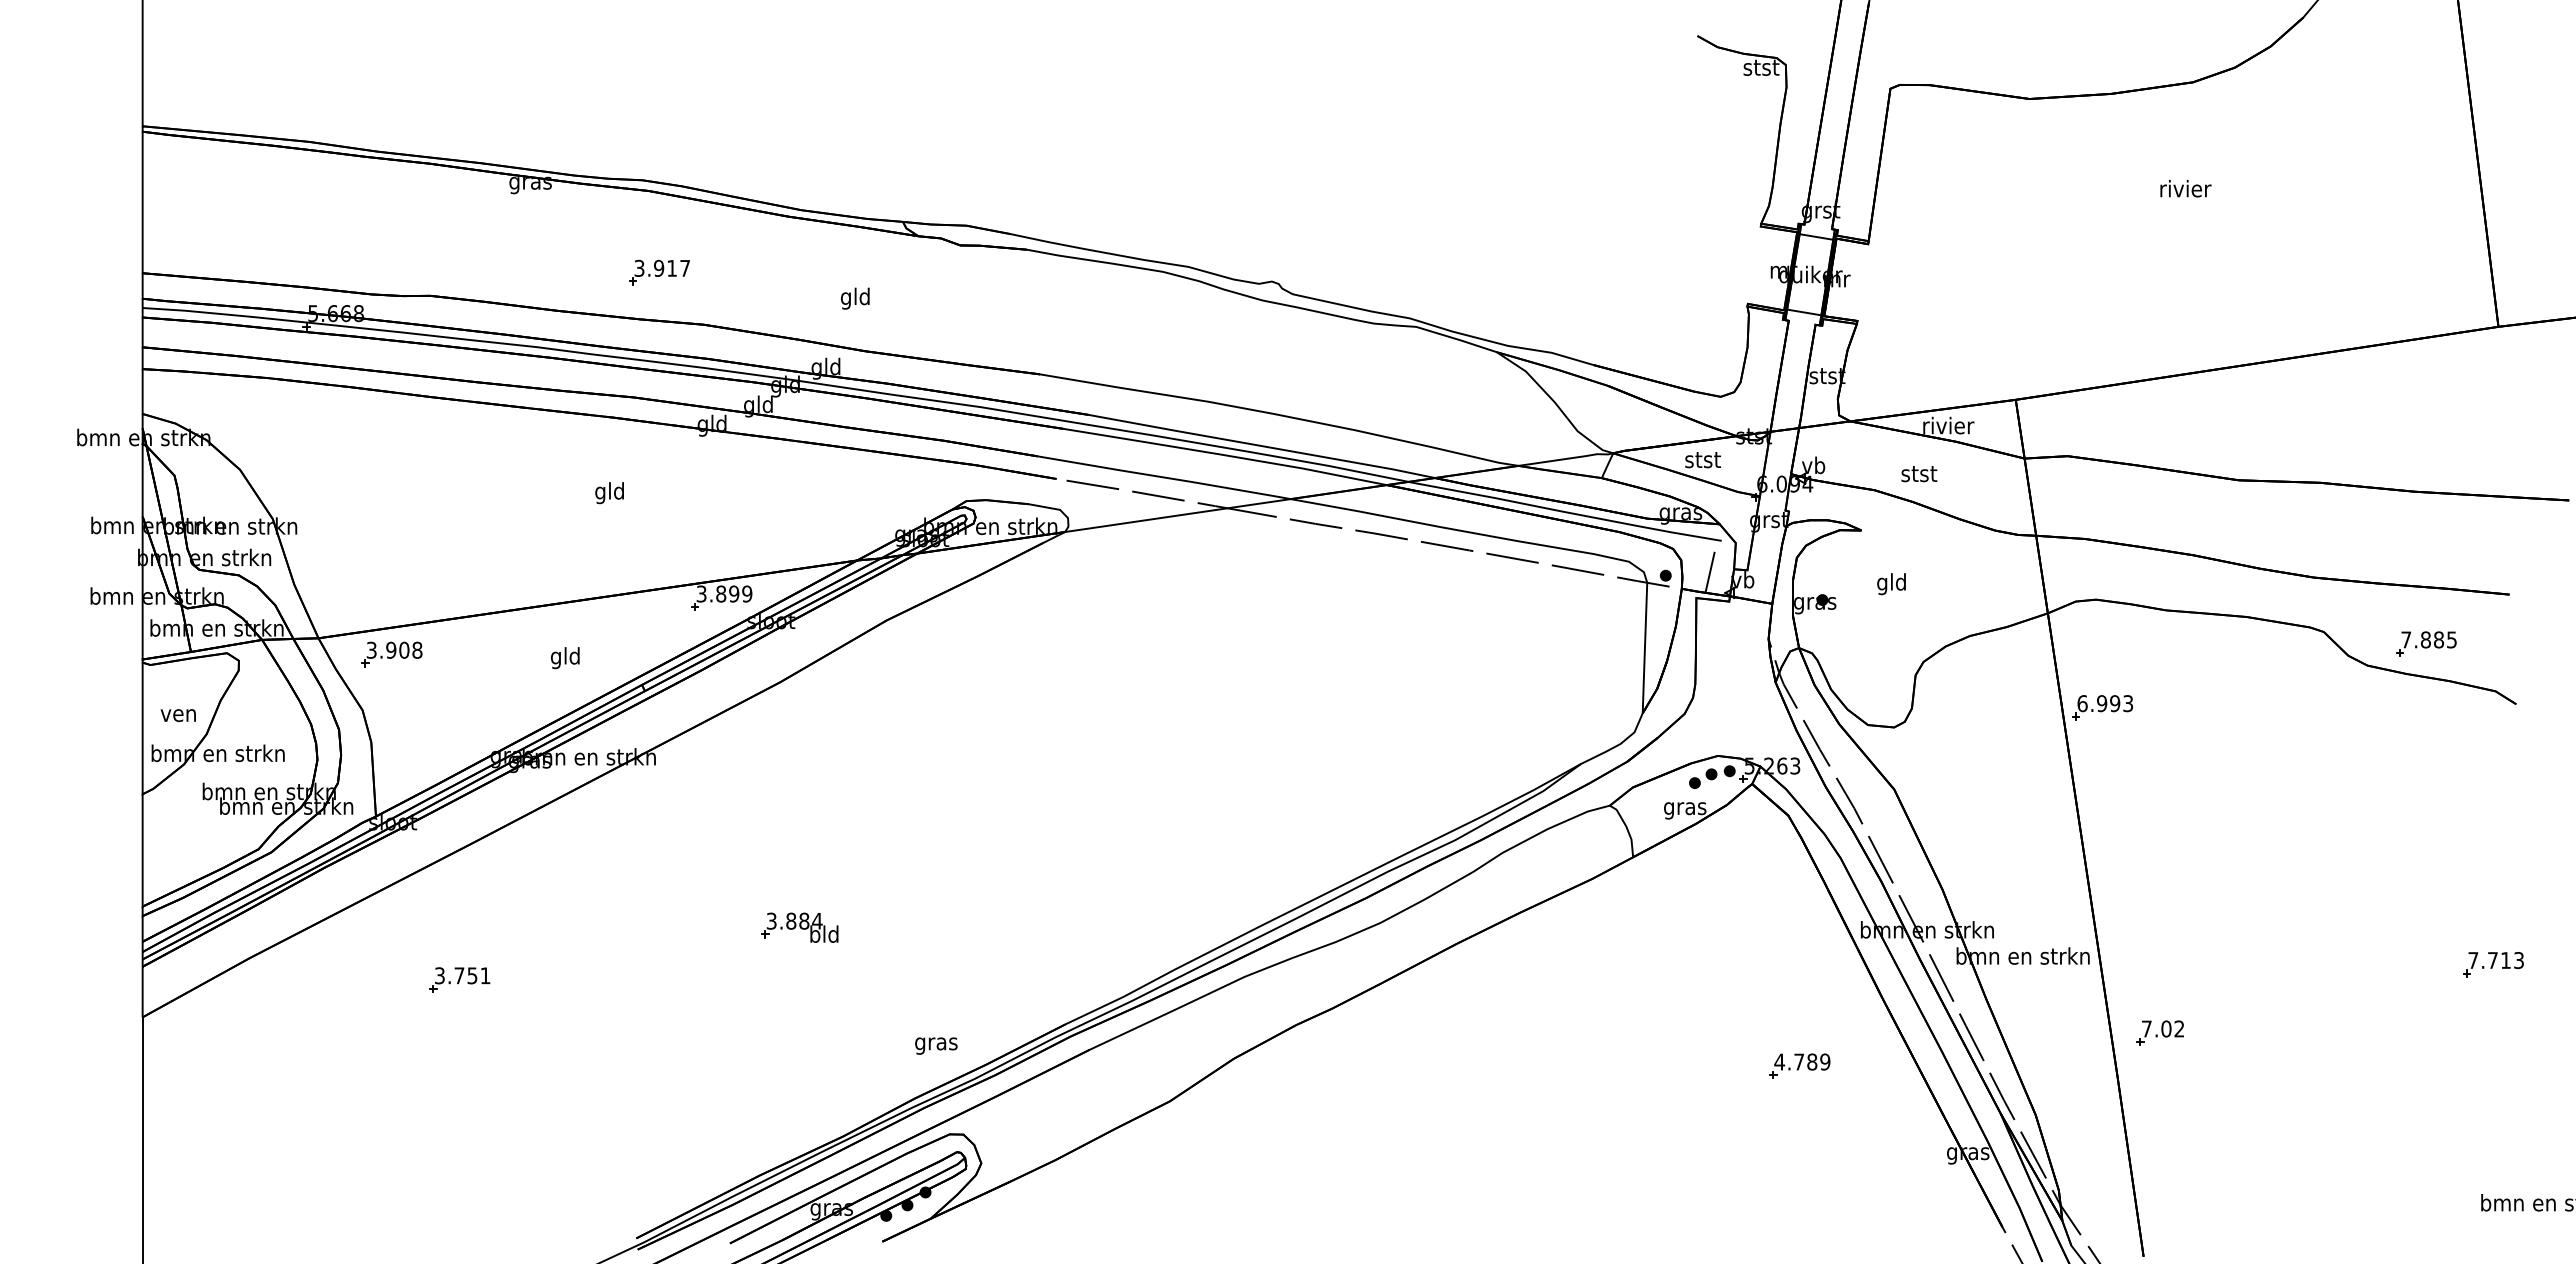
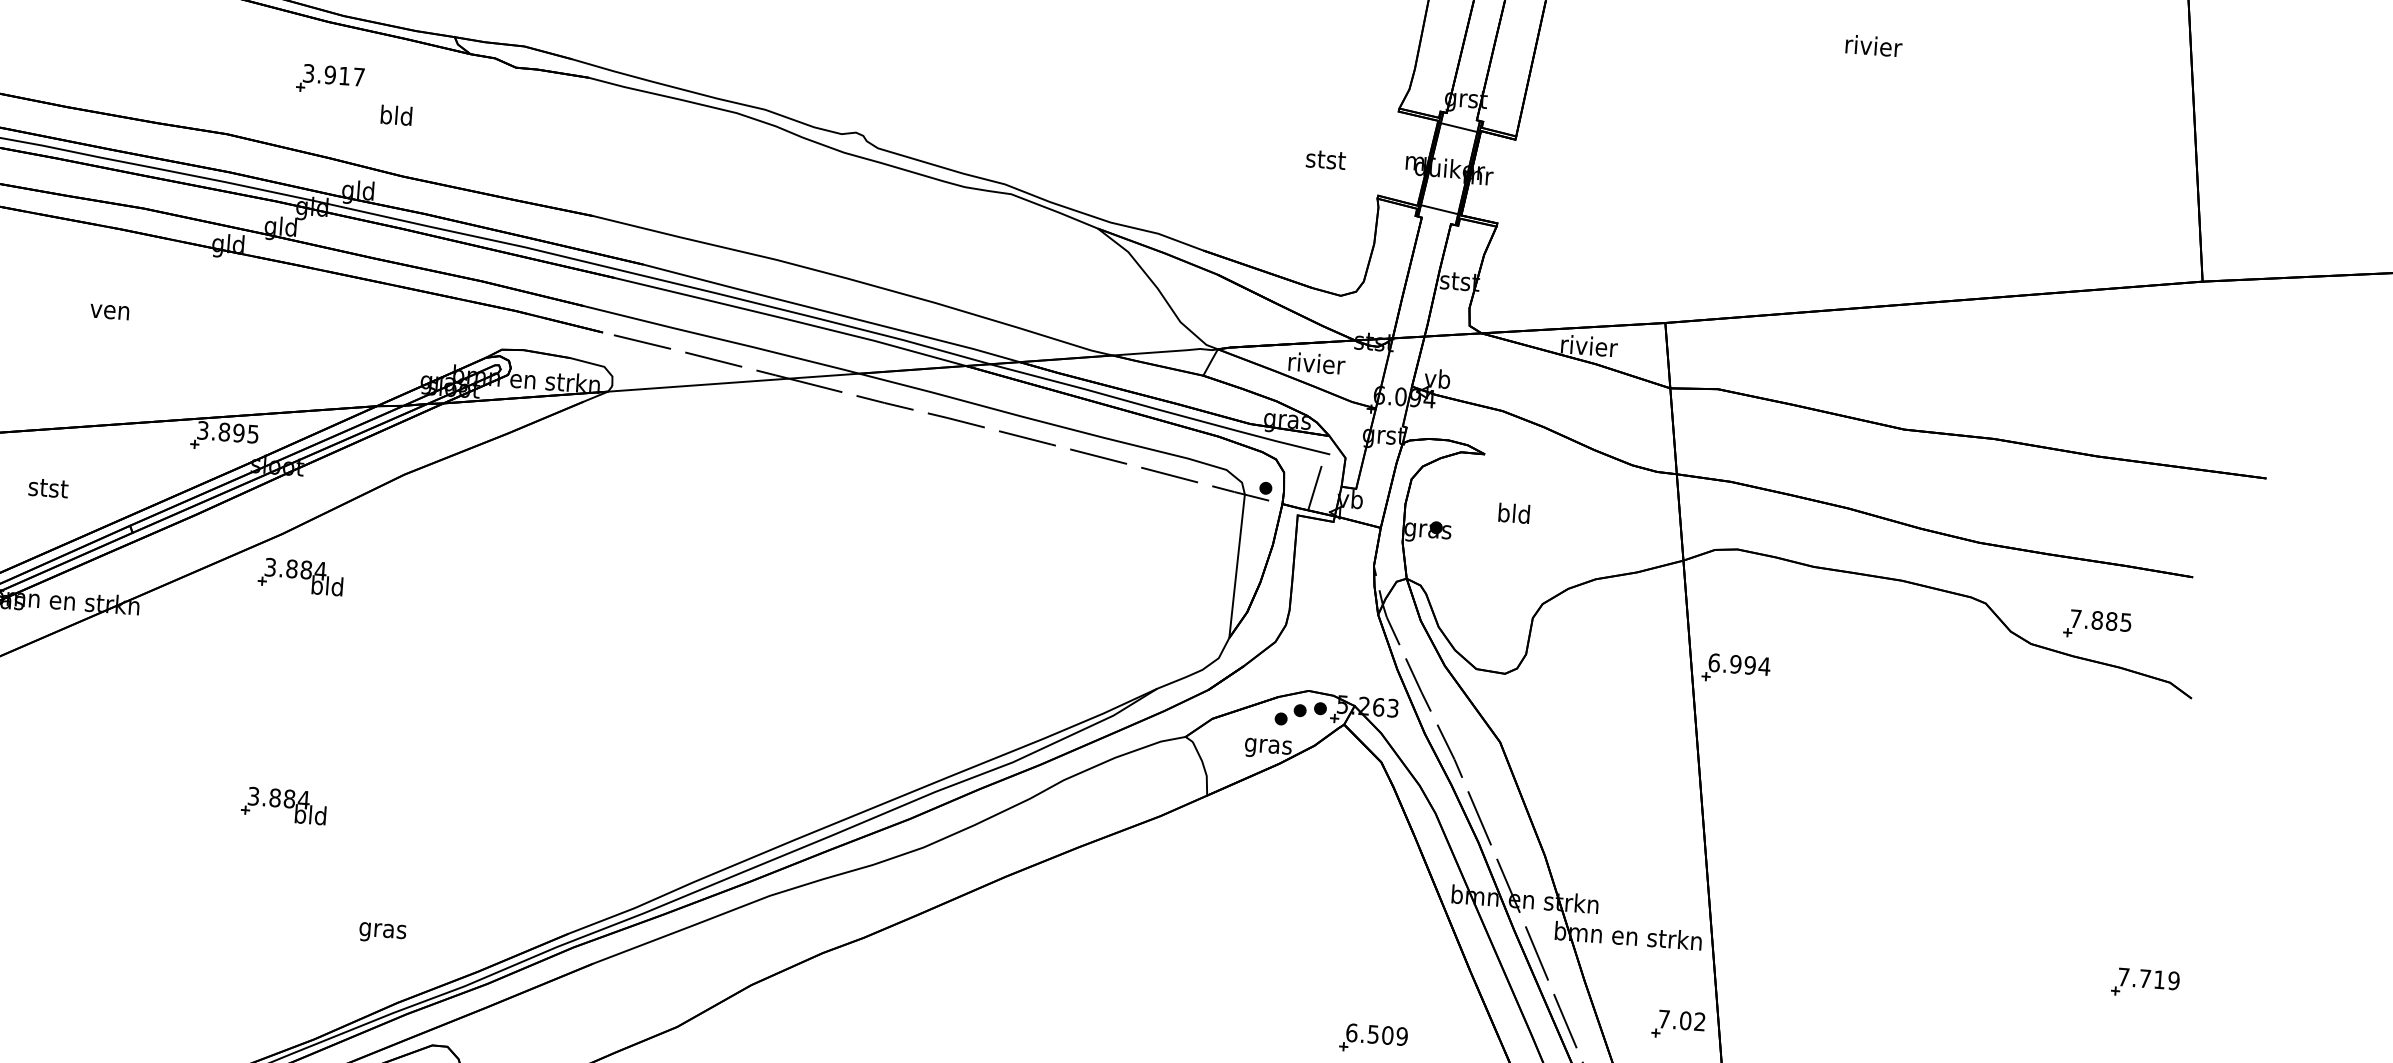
text: (2185, 188) -> (1873, 45), moved
part: (659, 272) -> (330, 79), moved
text: (845, 298) -> (385, 116), gld -> bld
text: (1703, 459) -> (1316, 363), stst -> rivier
text: (1919, 474) -> (1326, 160), moved
text: (609, 493) -> (109, 312), gld -> ven
text: (1882, 584) -> (1503, 515), gld -> bld
text: (747, 593) -> (253, 433), 3.899 -> 3.895
text: (565, 658) -> (47, 490), gld -> stst
text: (2127, 703) -> (1763, 666), 6.993 -> 6.994
part: (799, 719) -> (300, 576), added
text: (2518, 960) -> (2173, 980), 7.713 -> 7.719
part: (2159, 1032) -> (1677, 1024), moved
text: (936, 1045) -> (382, 932), moved
text: (1795, 1061) -> (1369, 1033), 4.789 -> 6.509

